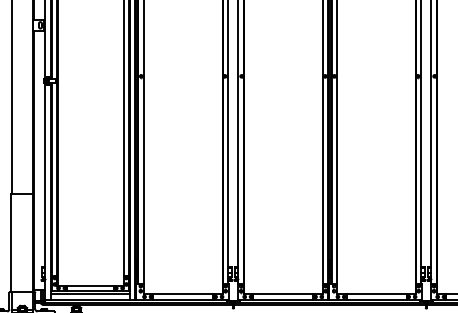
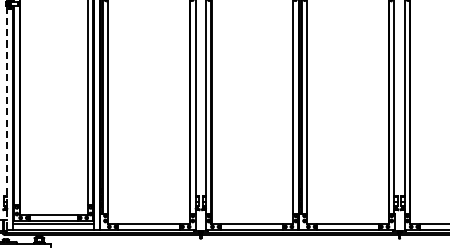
line: (45, 191) -> (7, 118), solid -> dashed

